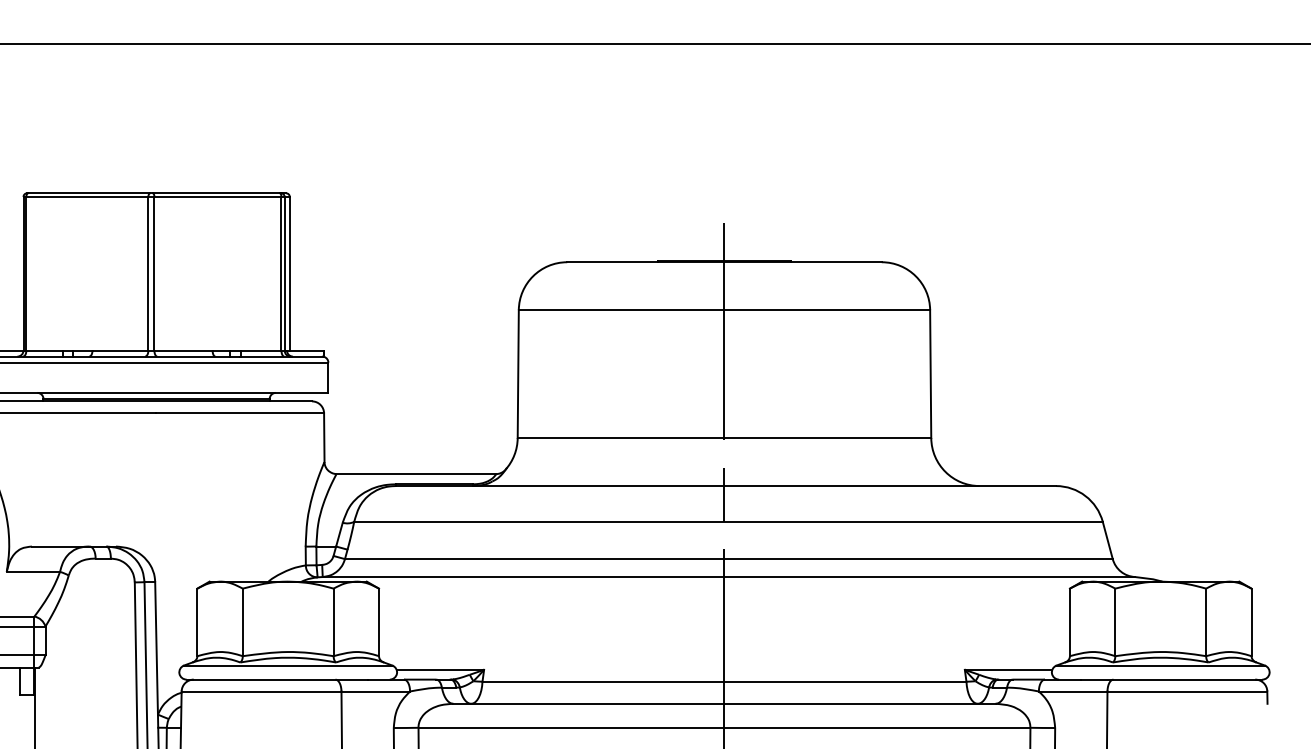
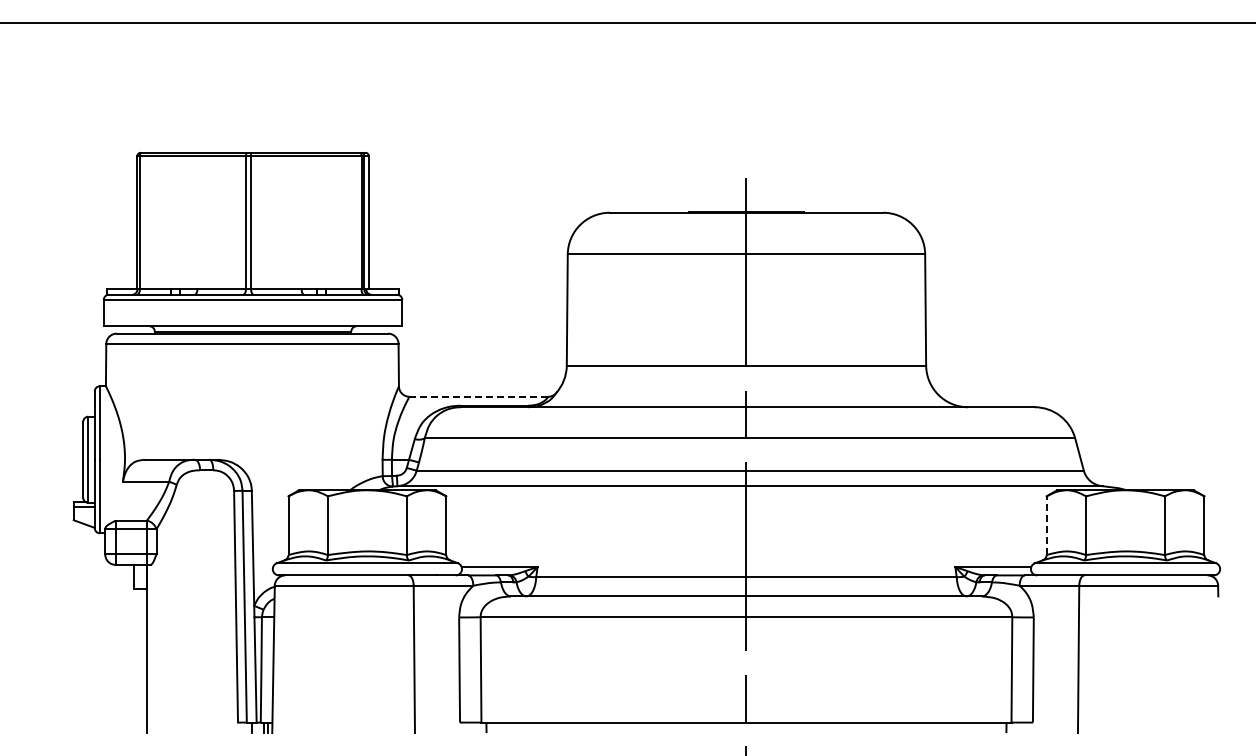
line: (416, 473) -> (478, 396), solid -> dashed
line: (1069, 622) -> (1046, 525), solid -> dashed

